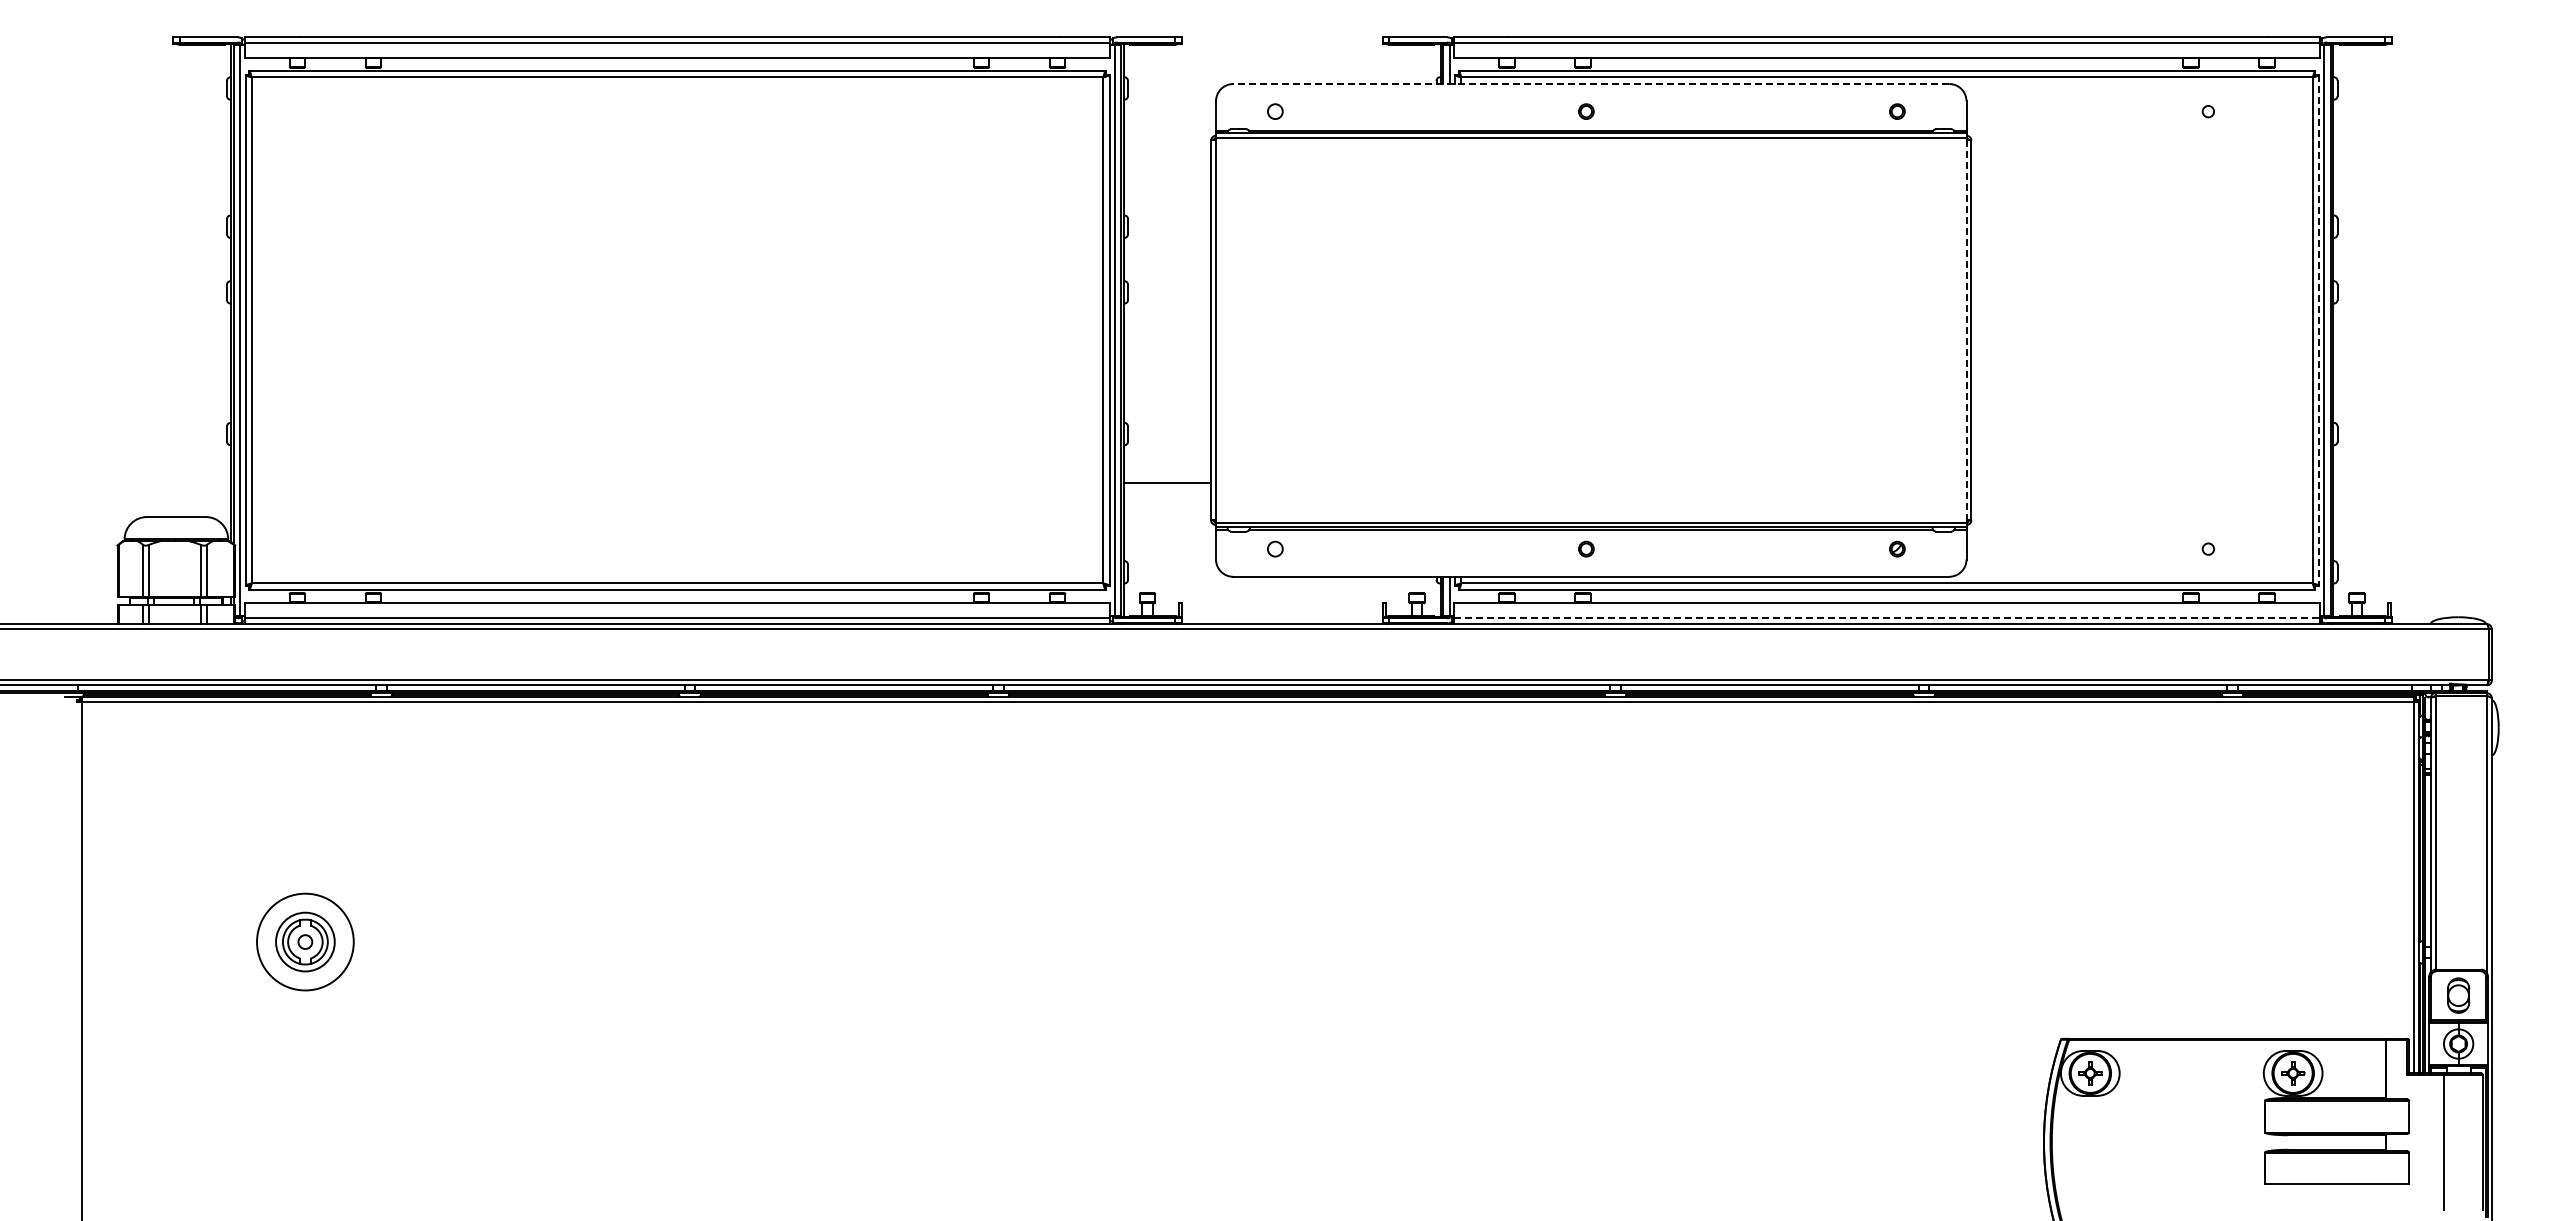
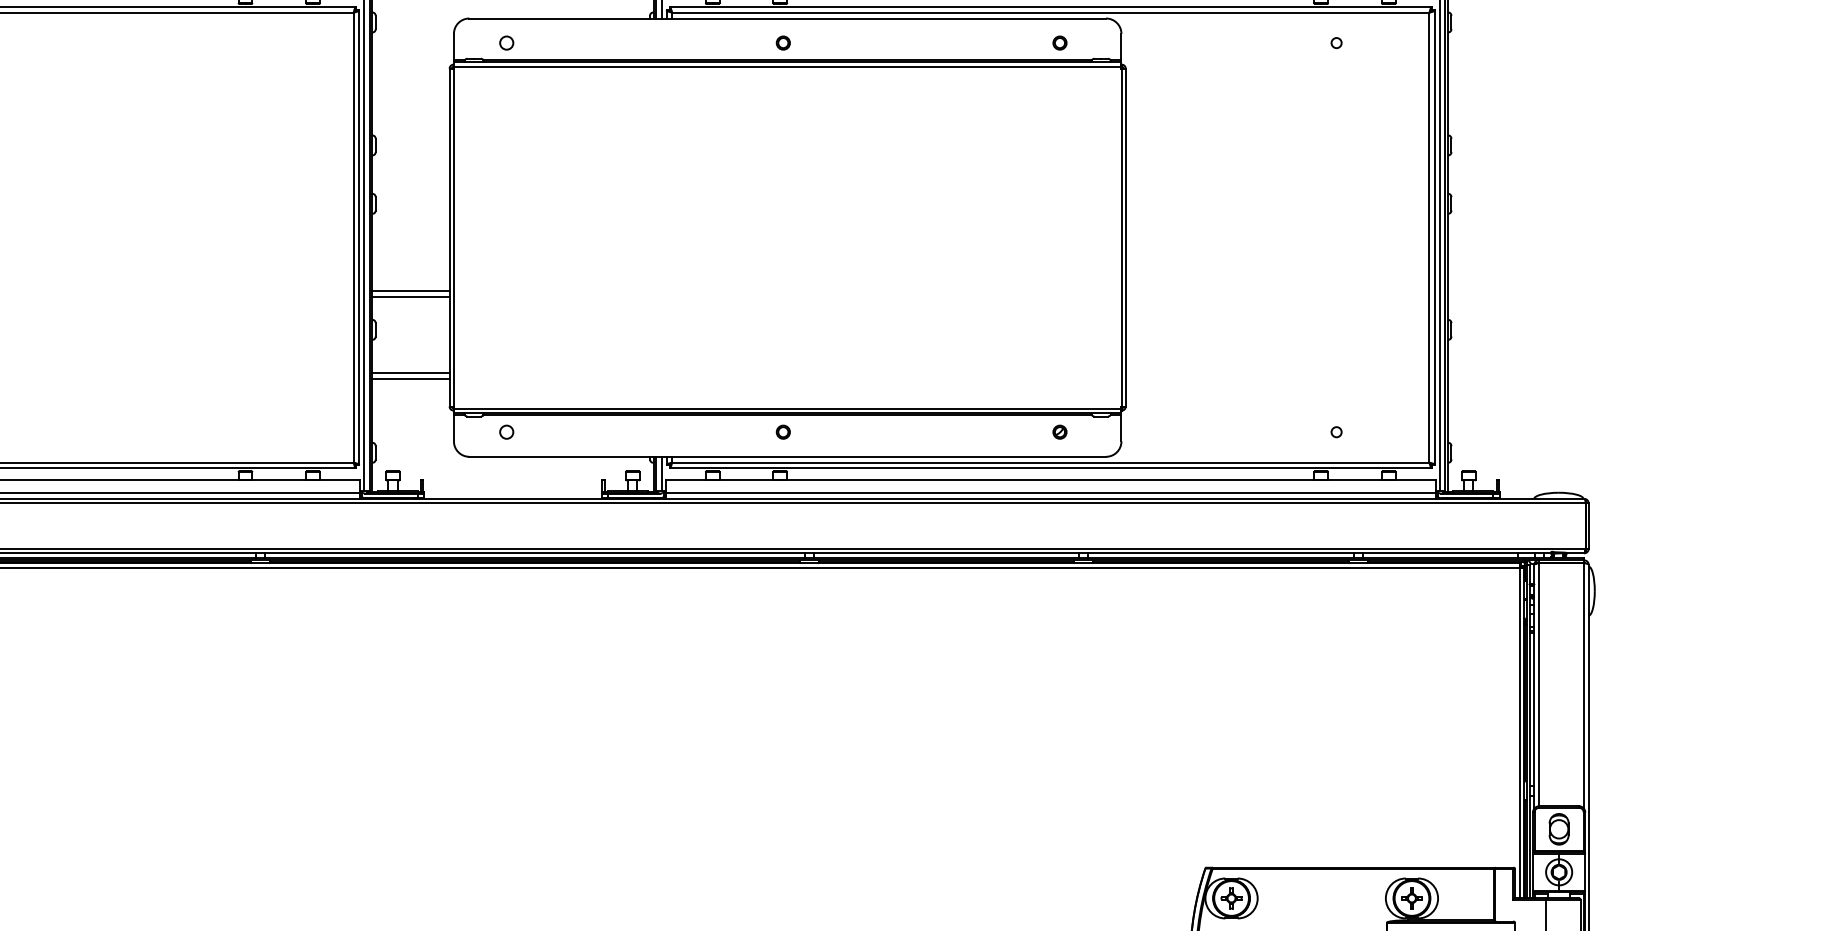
line: (1591, 84) -> (787, 18), dashed -> solid
line: (1966, 330) -> (1121, 237), dashed -> solid
line: (2319, 330) -> (1435, 237), dashed -> solid
line: (1167, 390) -> (410, 291), added
line: (1167, 396) -> (410, 296), added
line: (1167, 489) -> (410, 379), added
line: (1887, 617) -> (1051, 493), dashed -> solid

